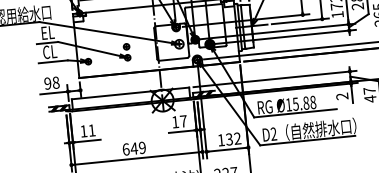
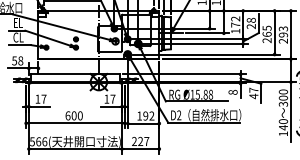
text: (47, 83) -> (14, 60), 98 -> 58
text: (341, 95) -> (232, 91), 2 -> 8
text: (91, 129) -> (43, 98), 11 -> 17
text: (229, 138) -> (145, 115), 132 -> 192
text: (137, 147) -> (76, 115), 649 -> 600

